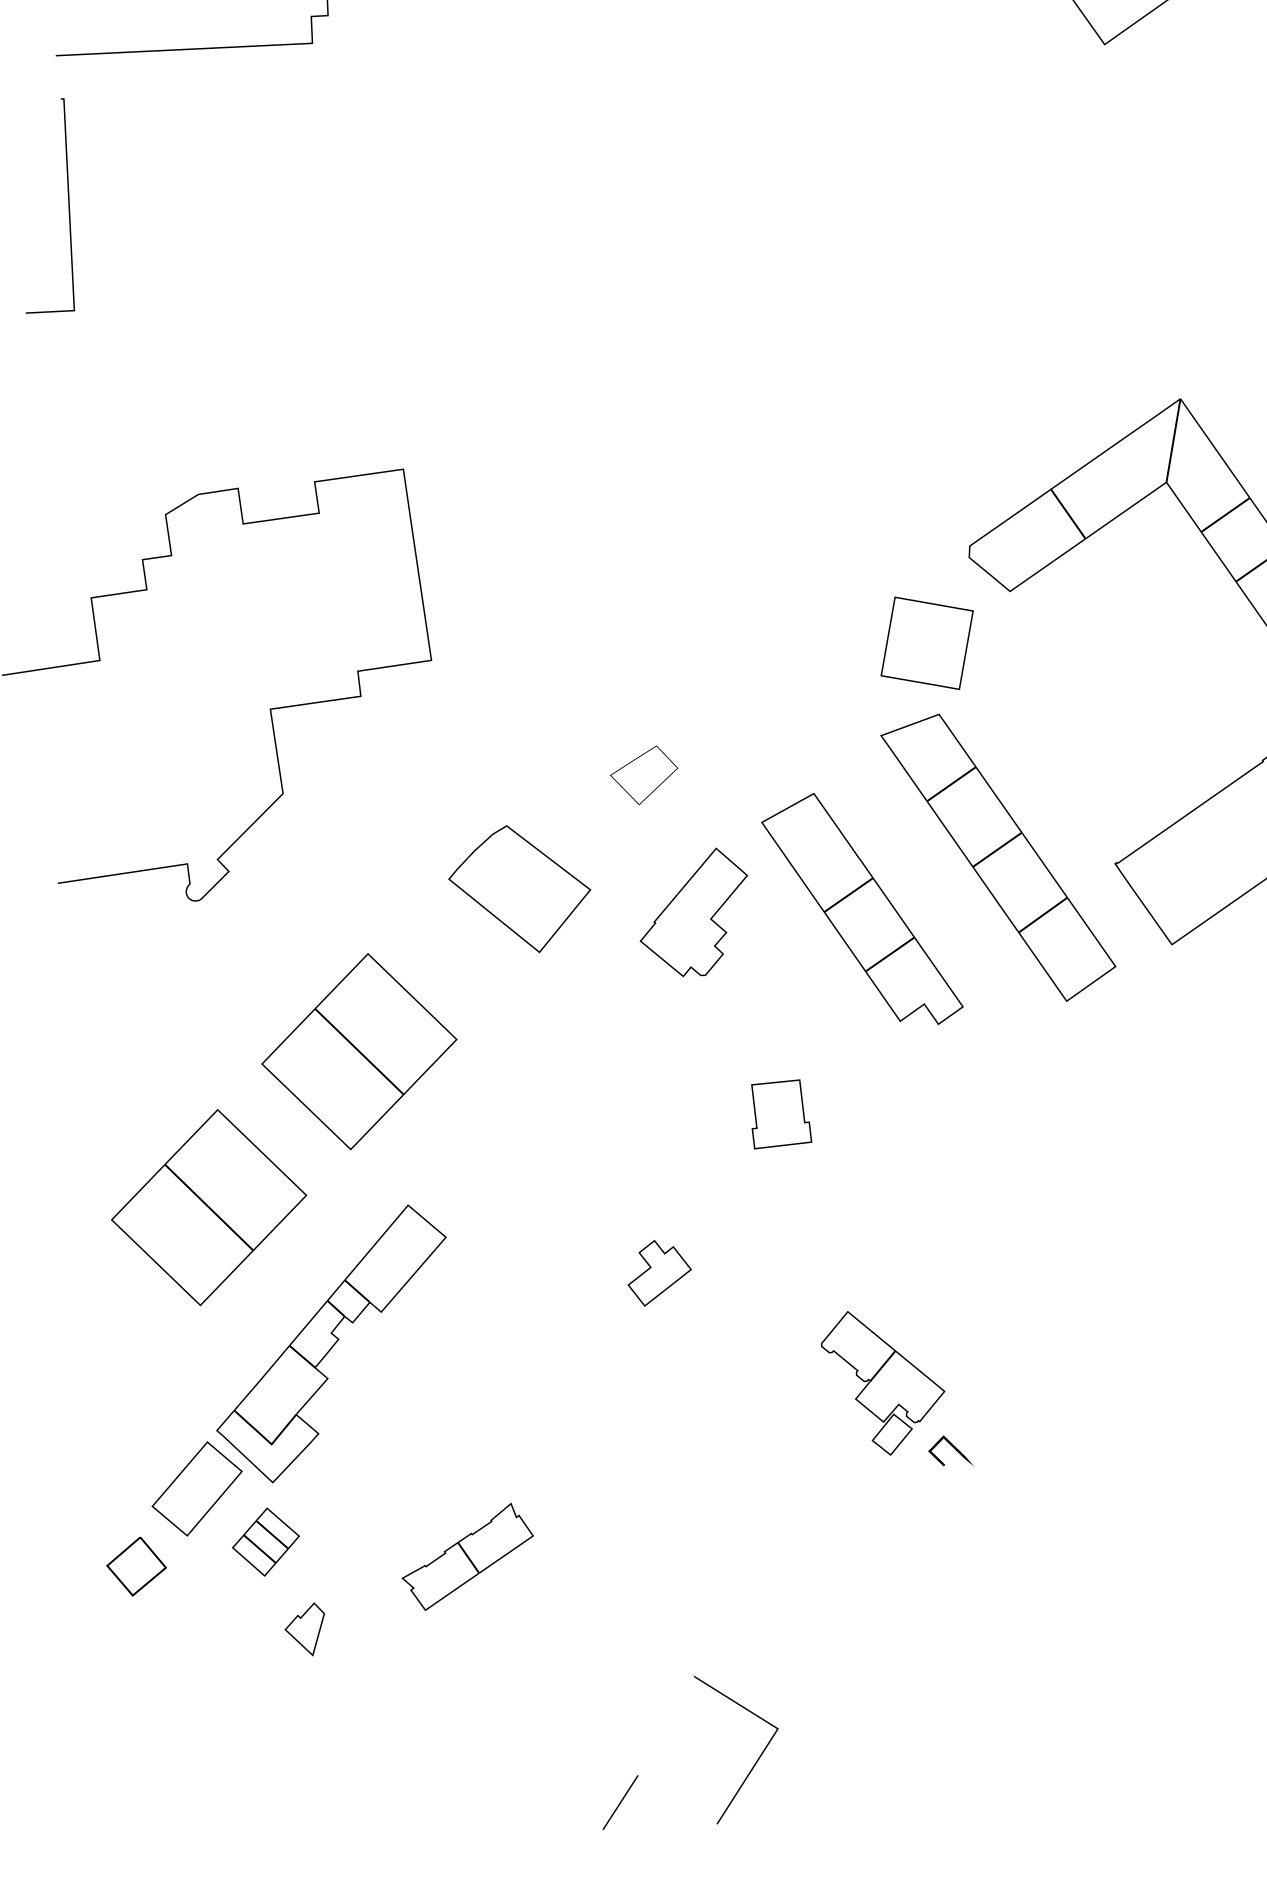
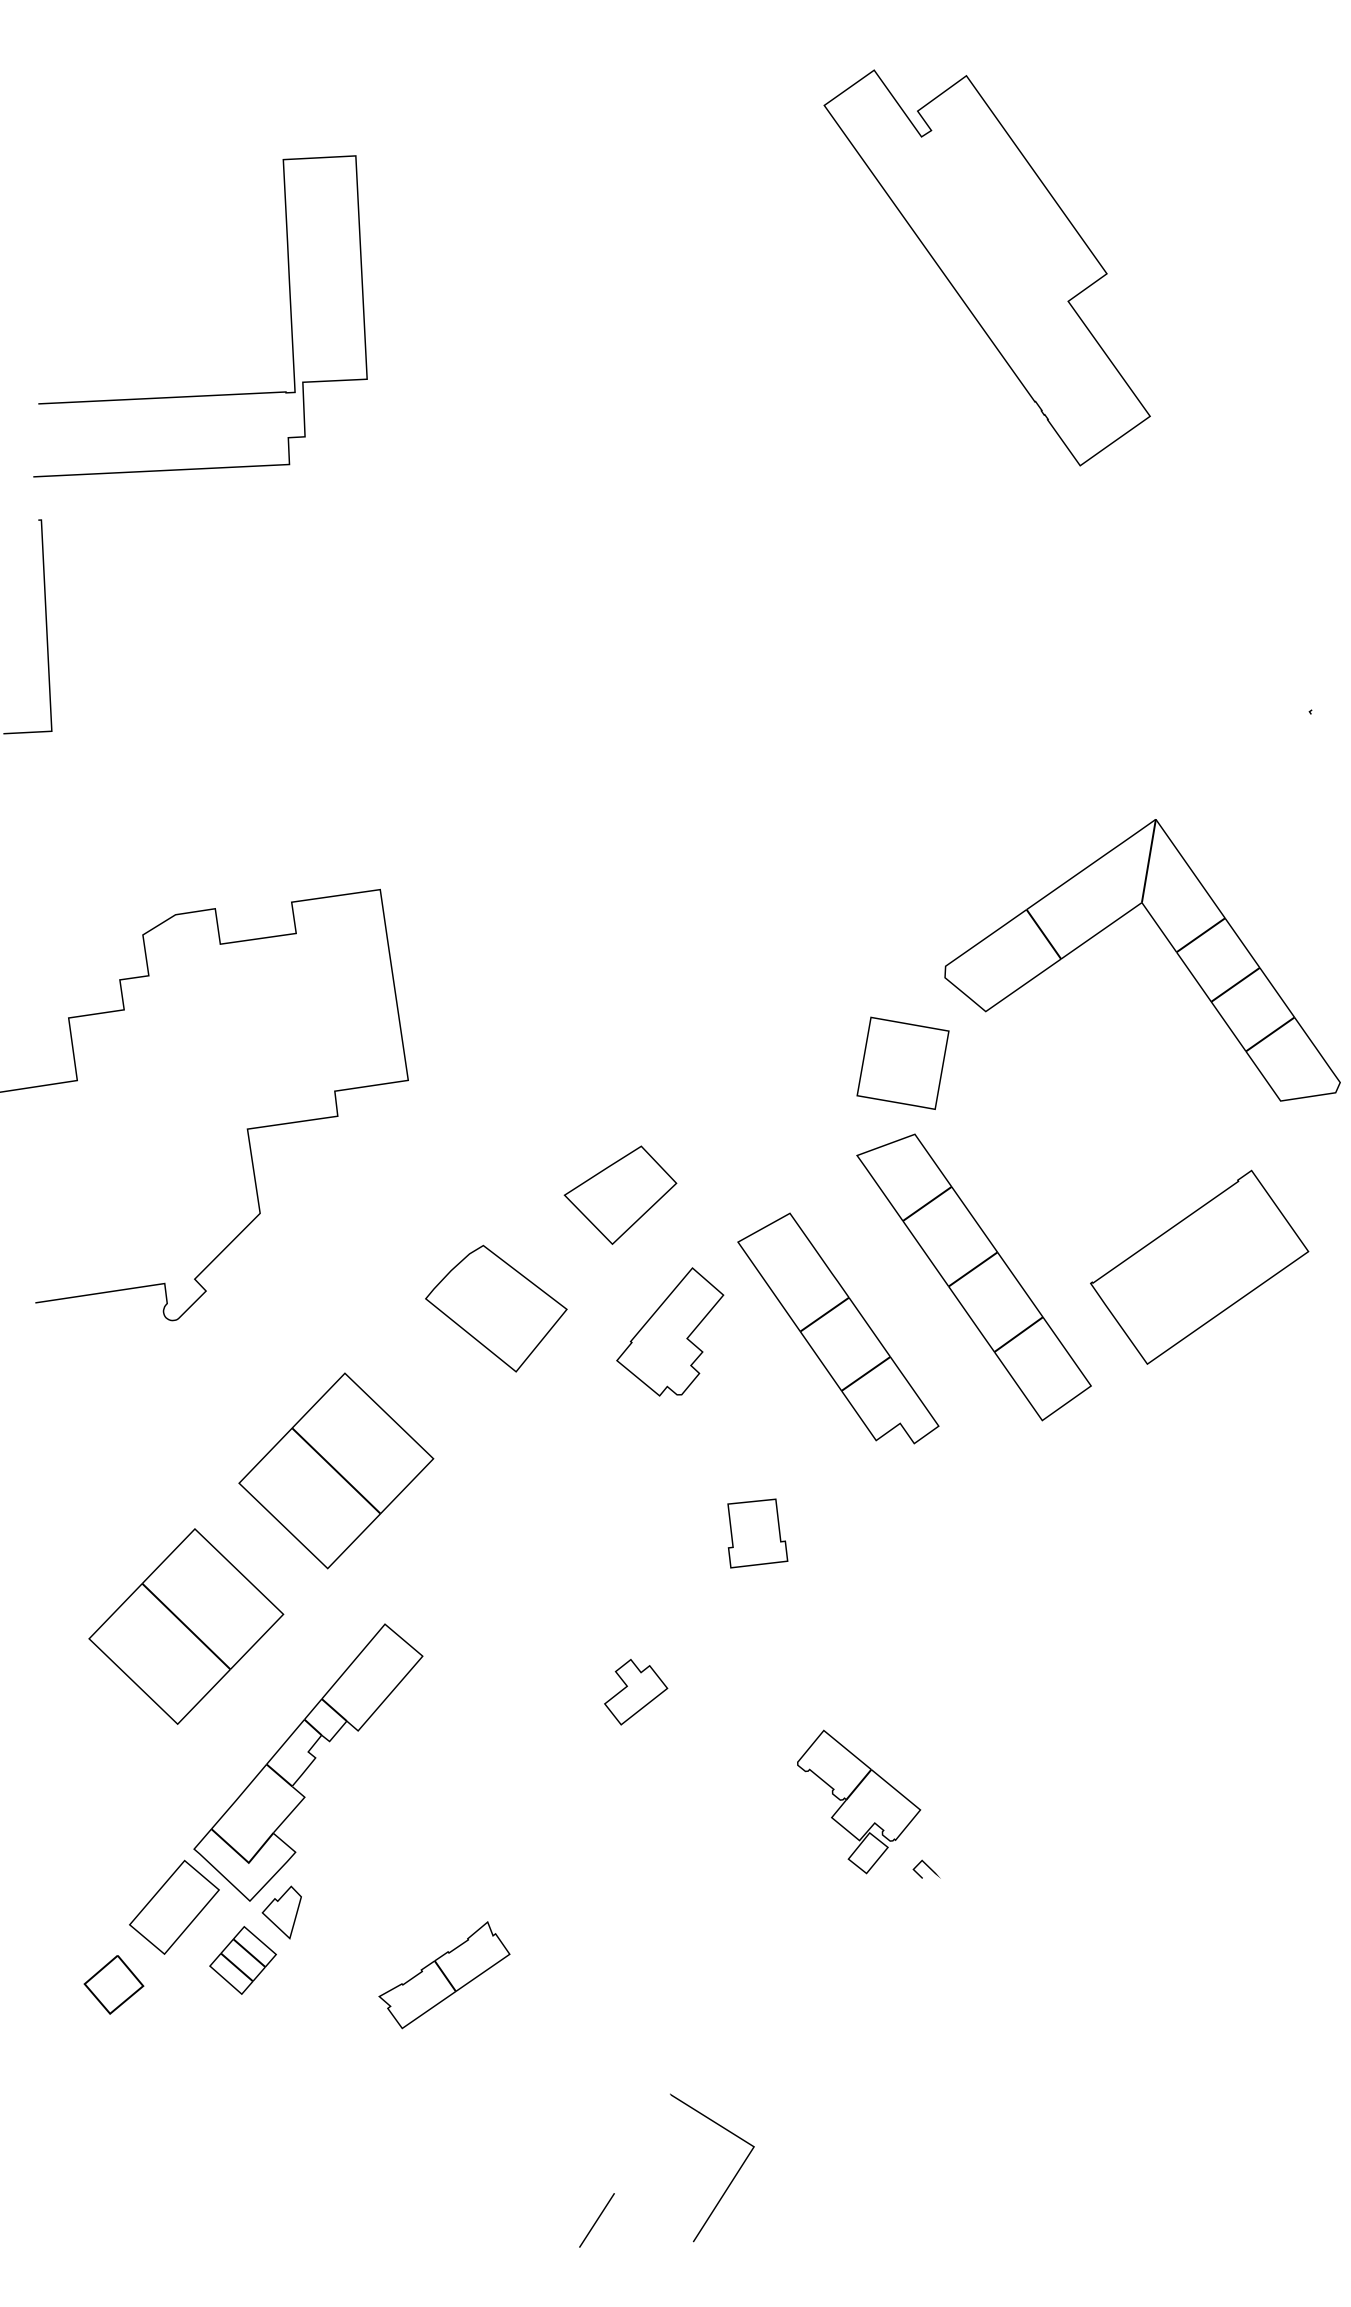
part: (644, 774) -> (620, 1194), size x1.67
part: (950, 1450) -> (926, 1868), size x0.62
part: (304, 1629) -> (281, 1912), moved

